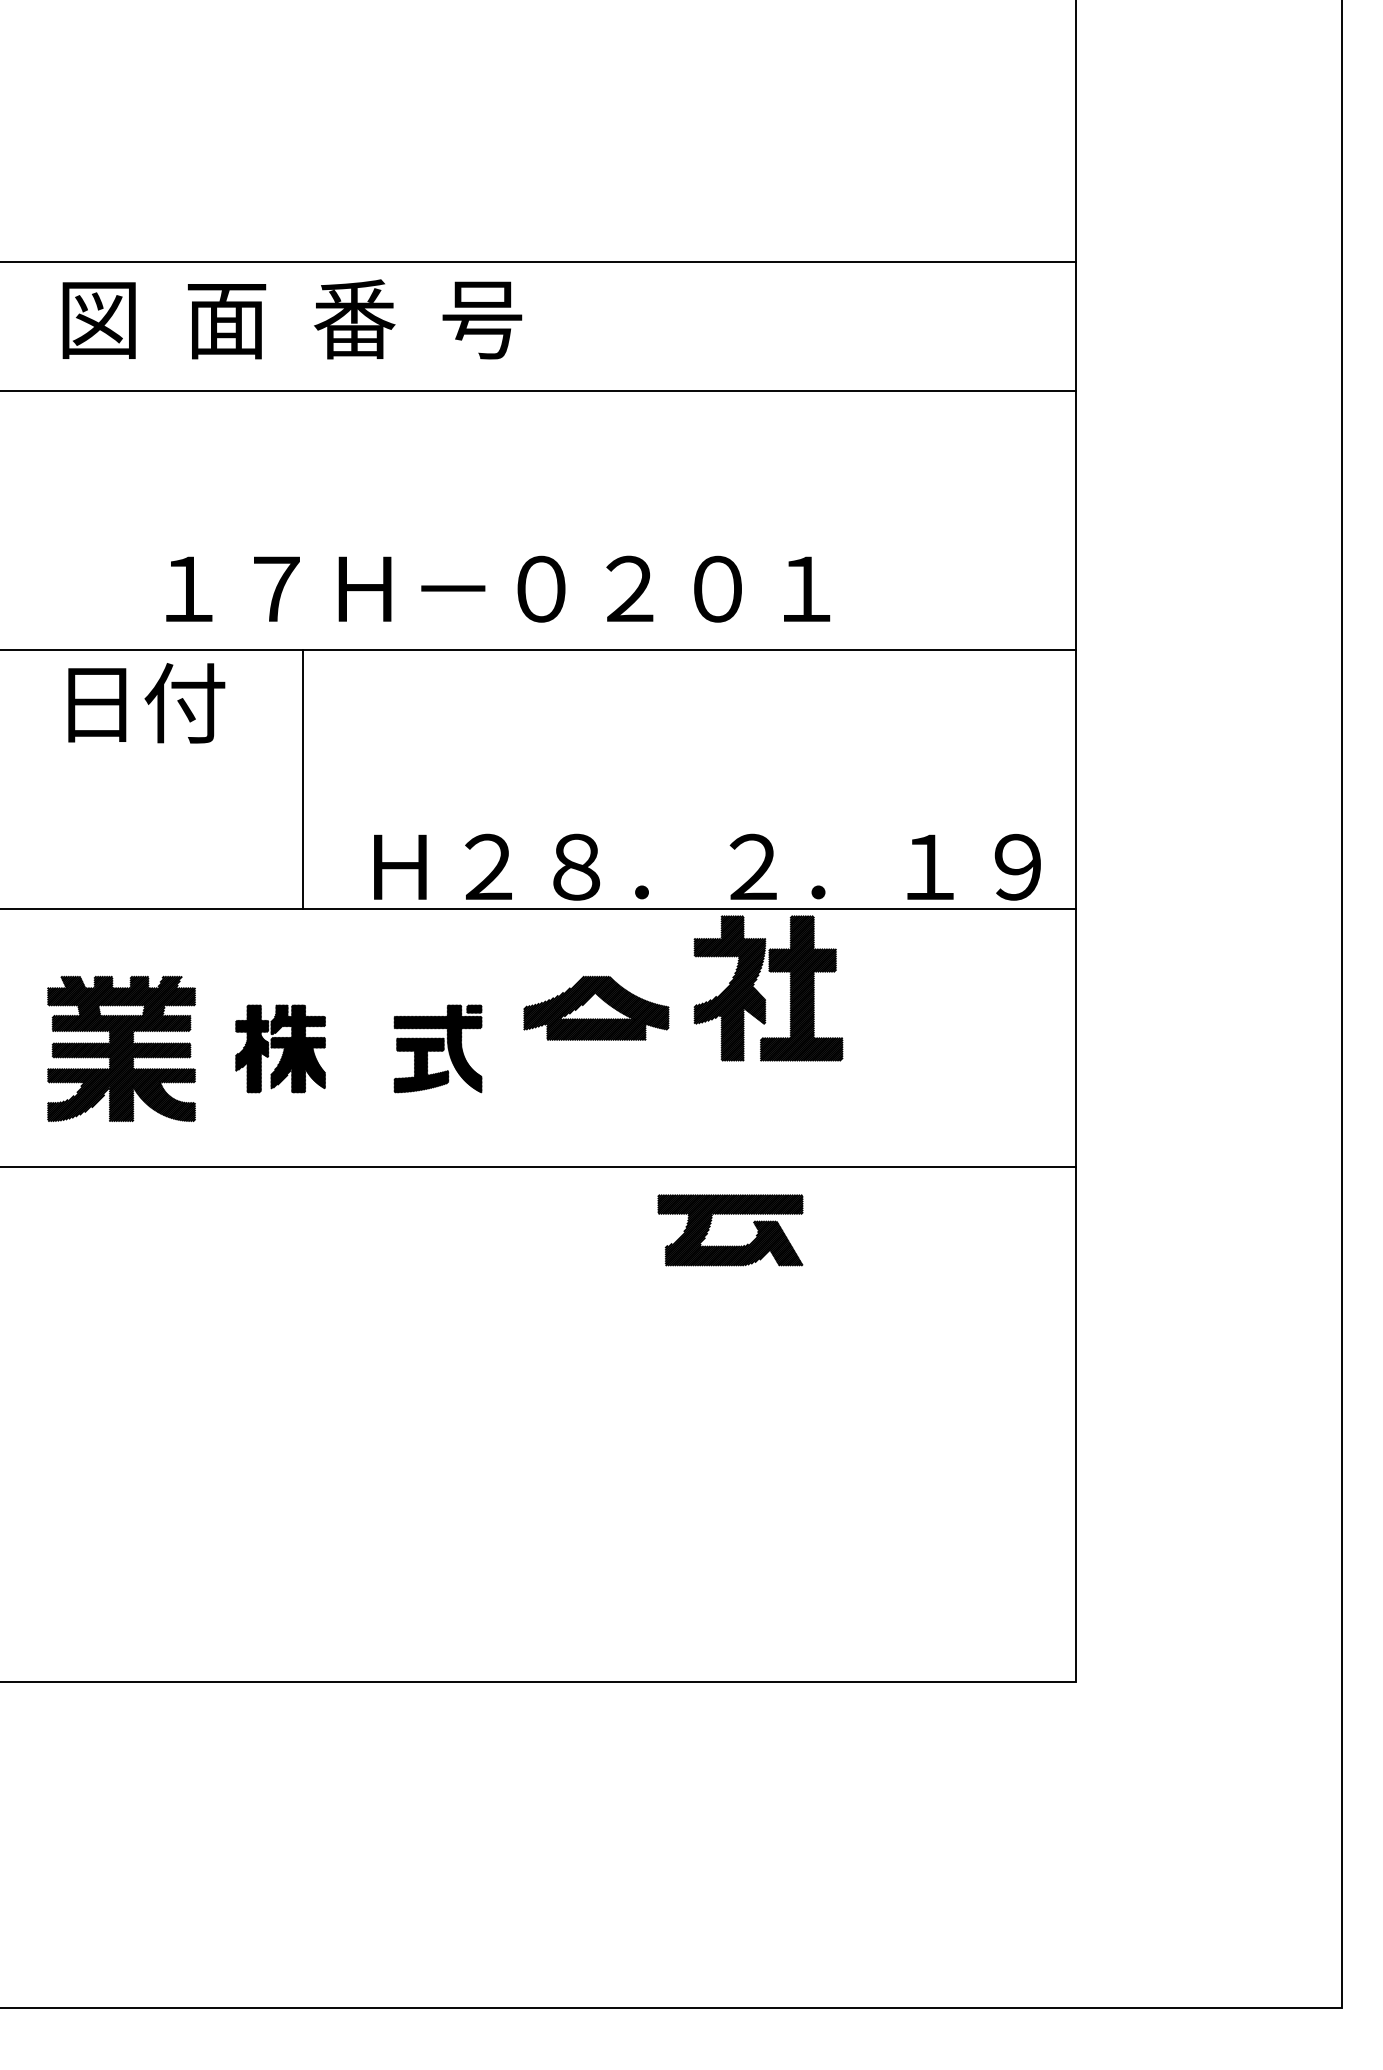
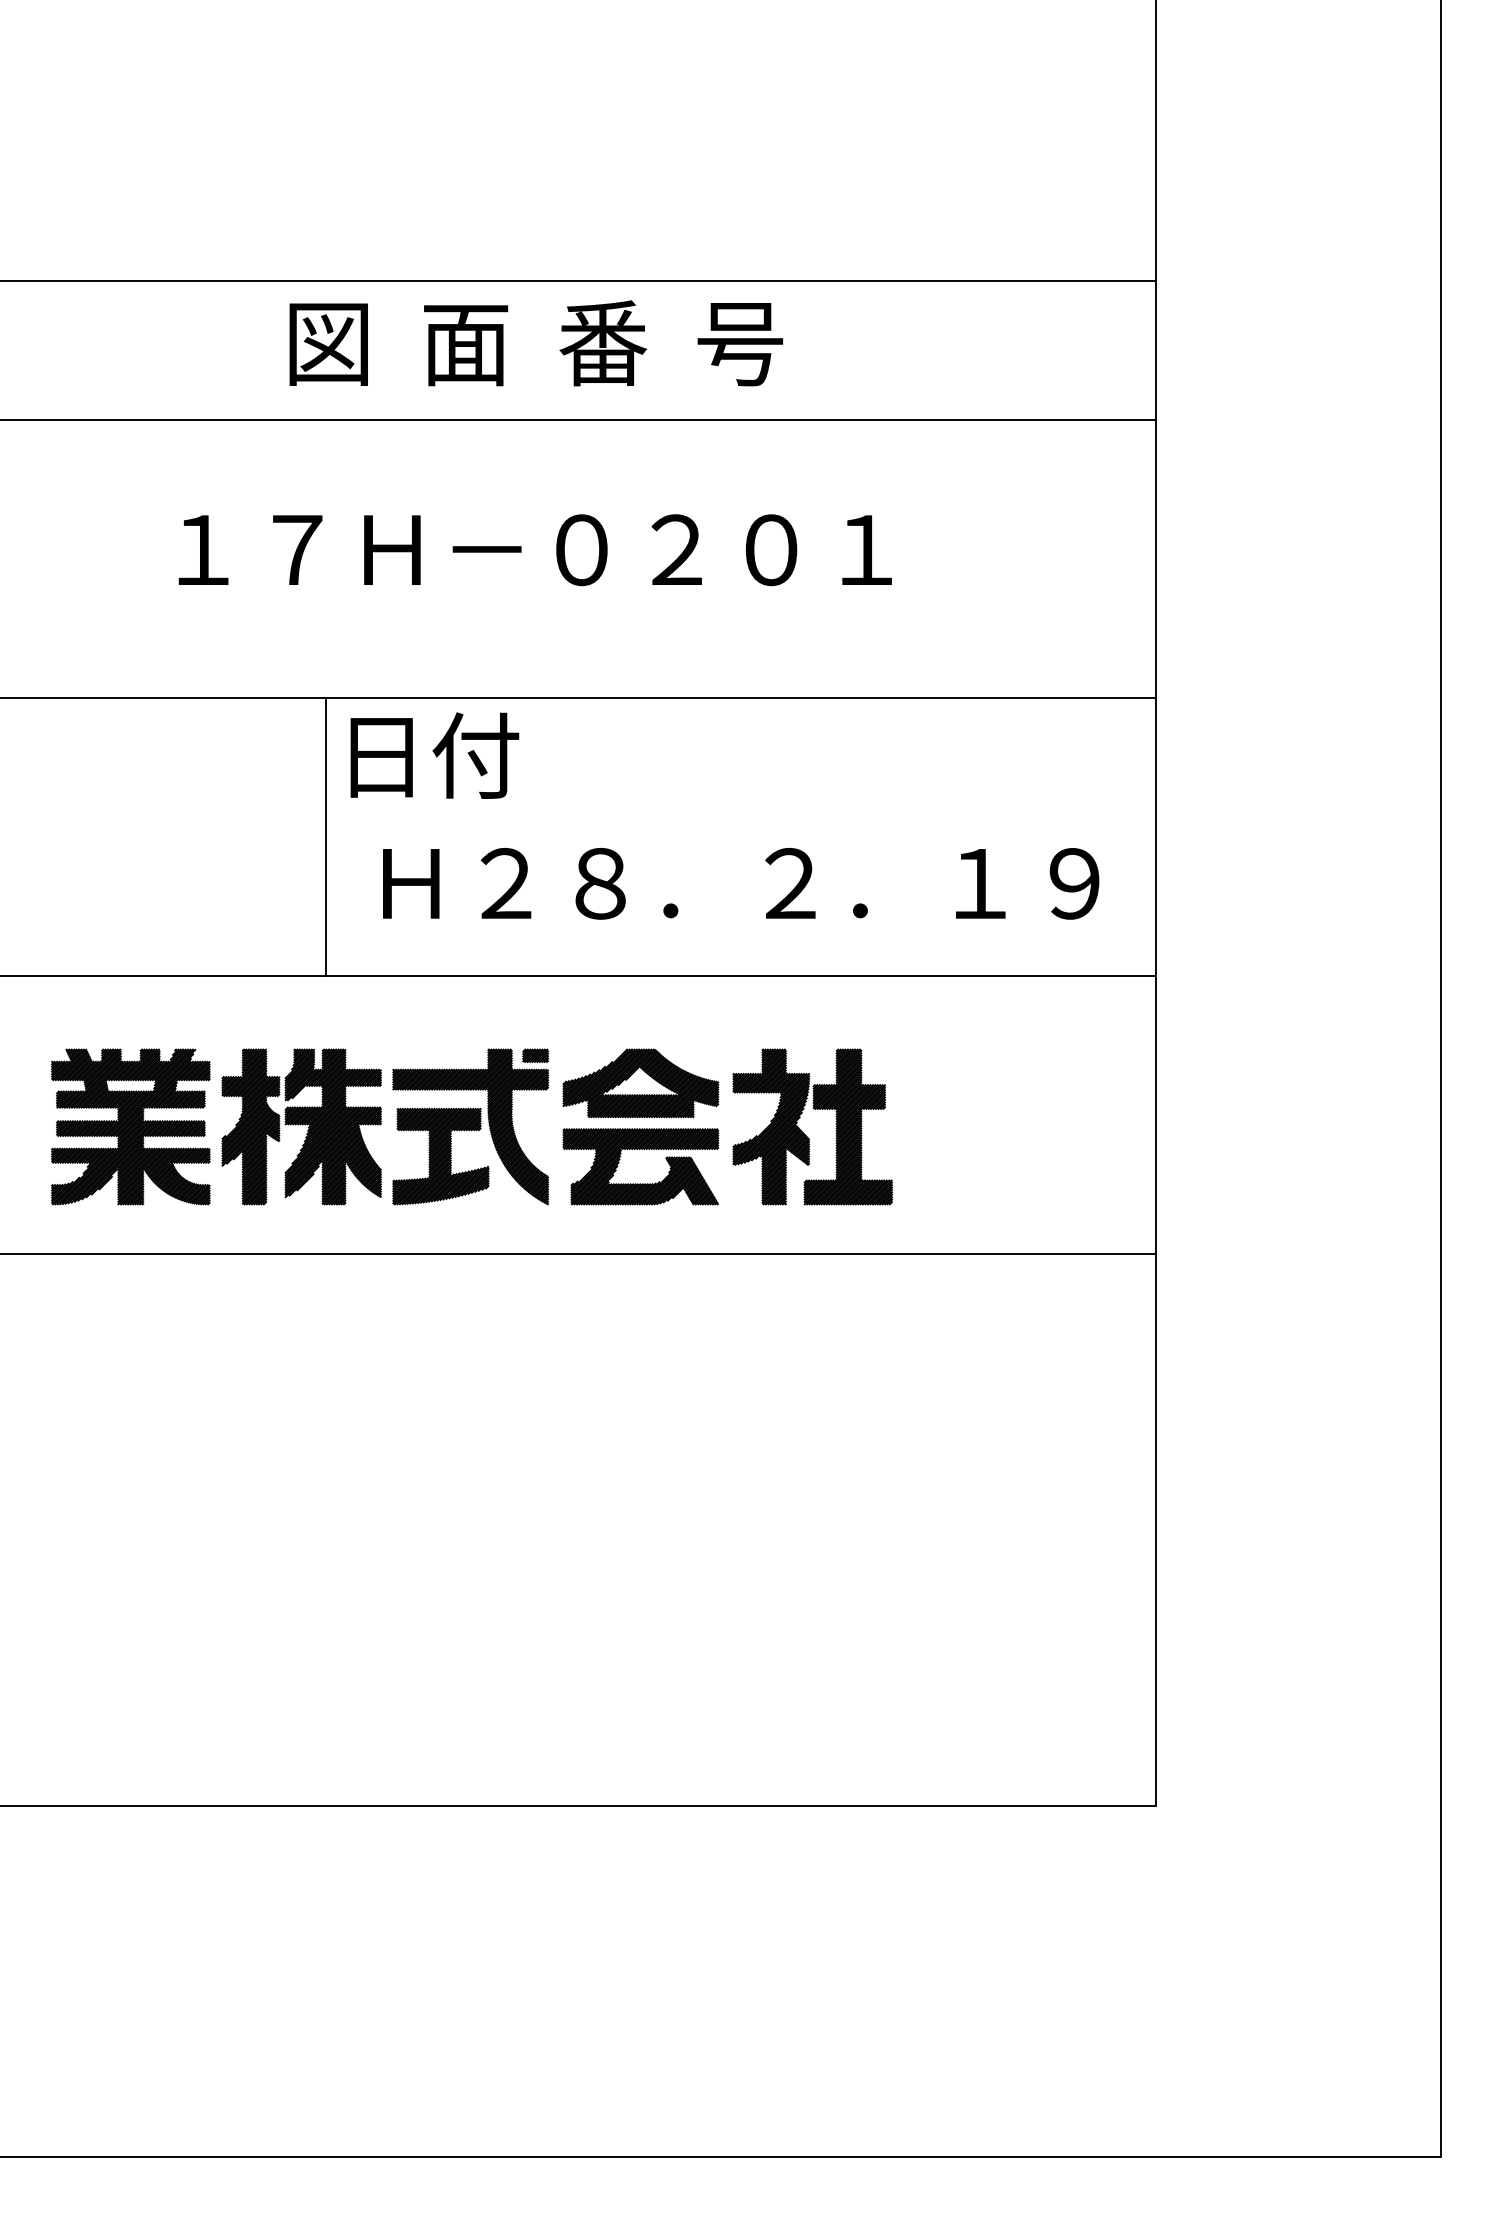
text: (291, 319) -> (535, 343), moved
text: (497, 589) -> (534, 550), moved
text: (146, 703) -> (434, 755), moved
text: (707, 866) -> (741, 883), moved
part: (760, 994) -> (804, 1133), moved
part: (280, 1048) -> (301, 1126), size x1.67
part: (437, 1048) -> (470, 1126), size x1.67
part: (730, 1214) -> (640, 1149), moved

